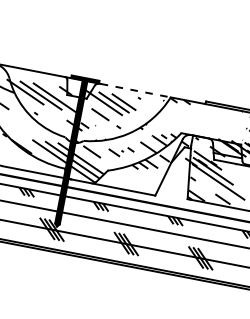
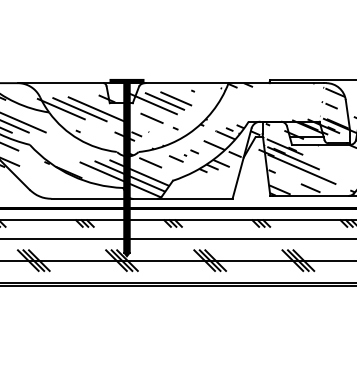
line: (136, 91) -> (187, 83), dashed -> solid

